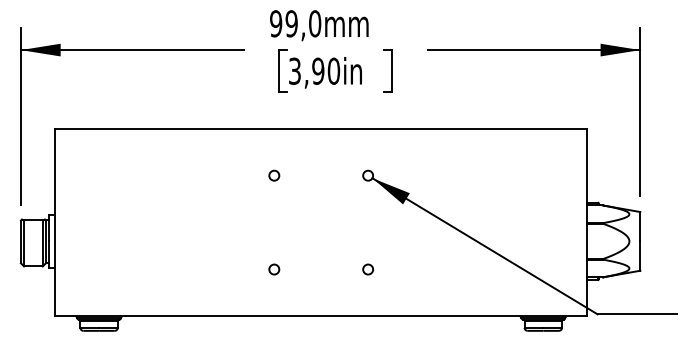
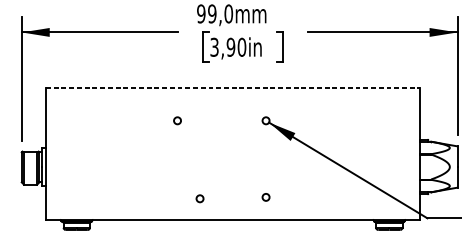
line: (321, 128) -> (233, 87), solid -> dashed
circle: (274, 175) -> (177, 120), moved
circle: (274, 269) -> (200, 198), moved
circle: (367, 269) -> (265, 197), moved

